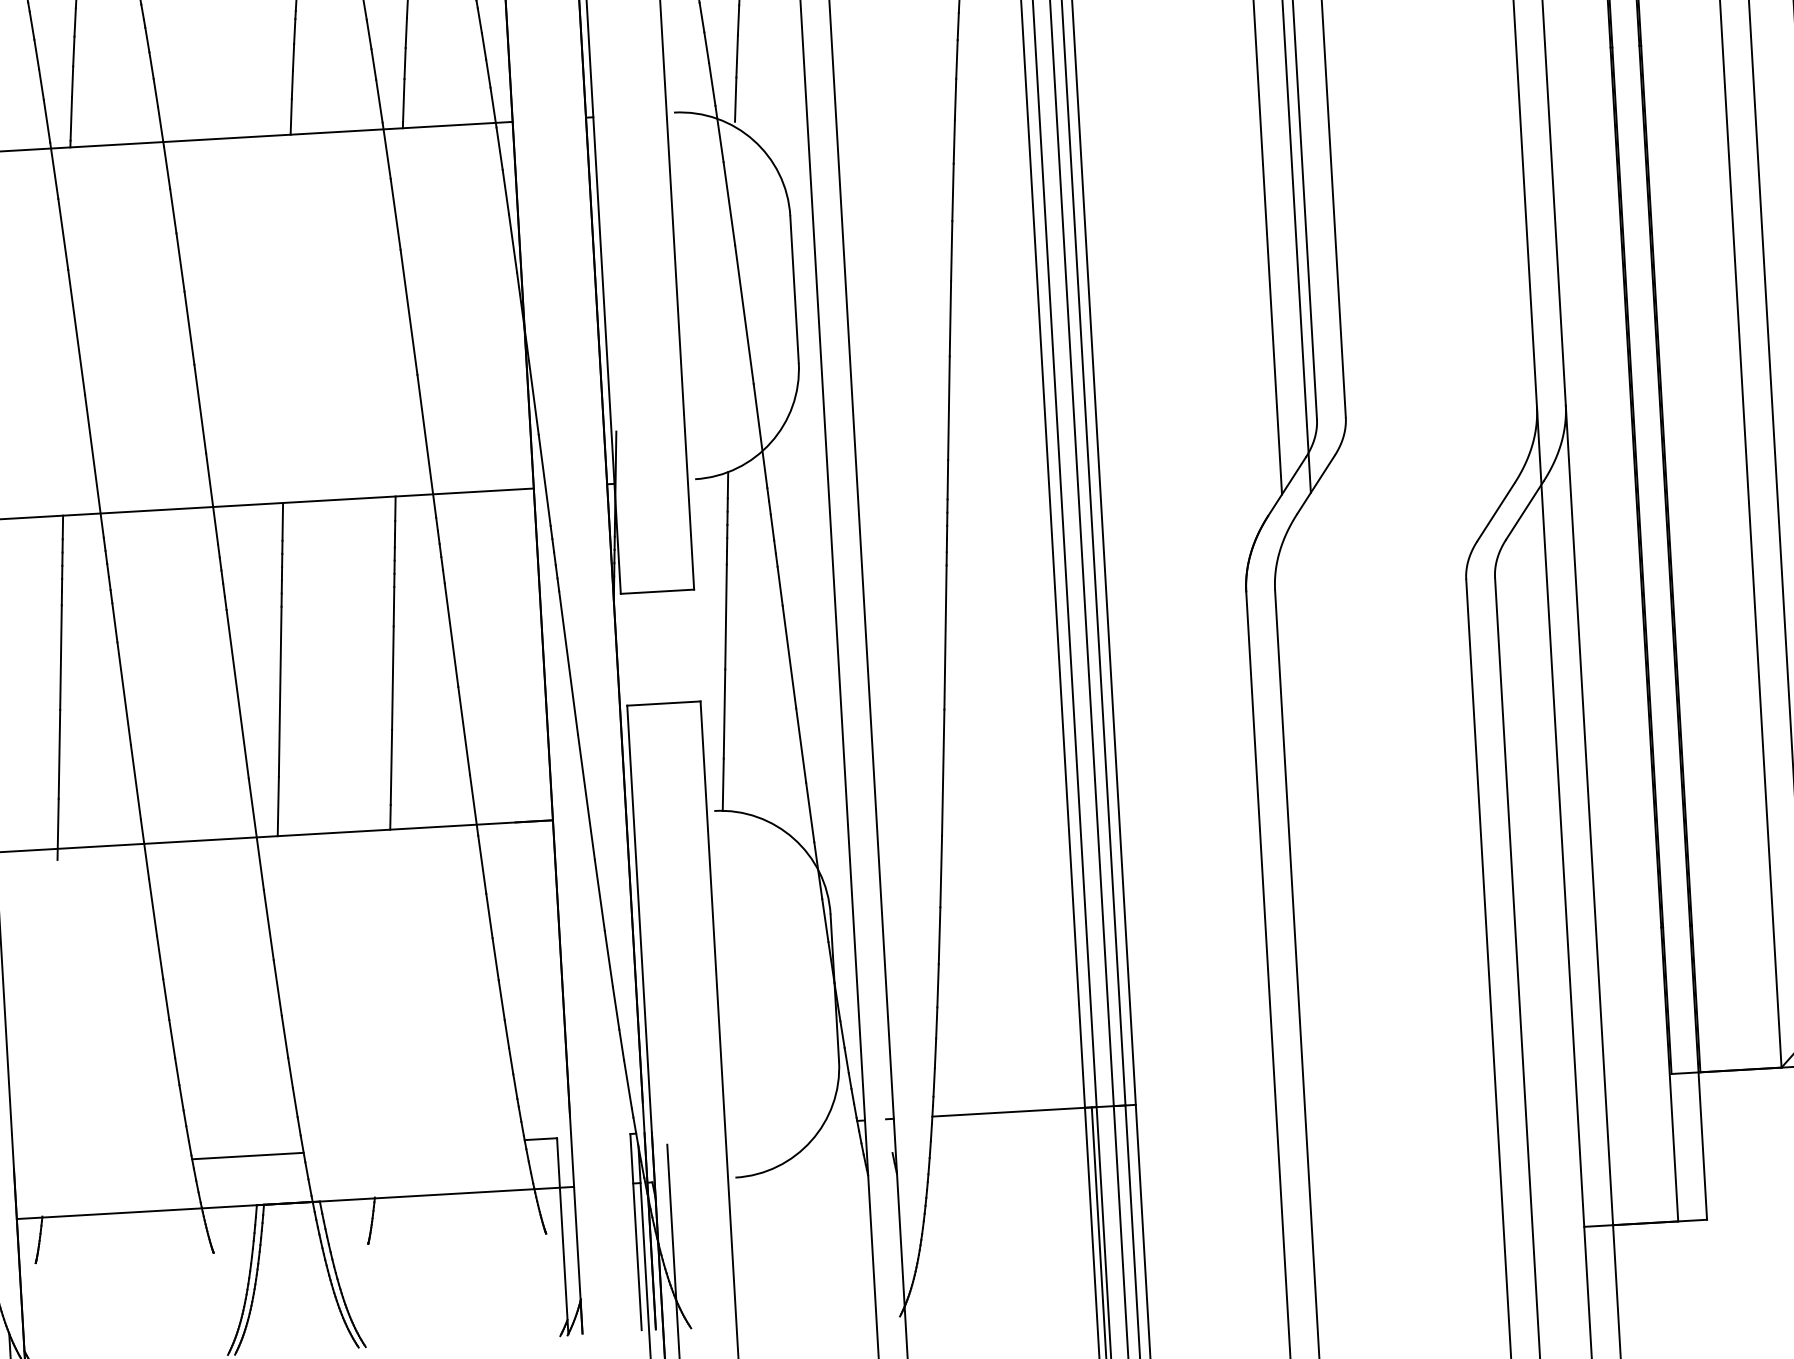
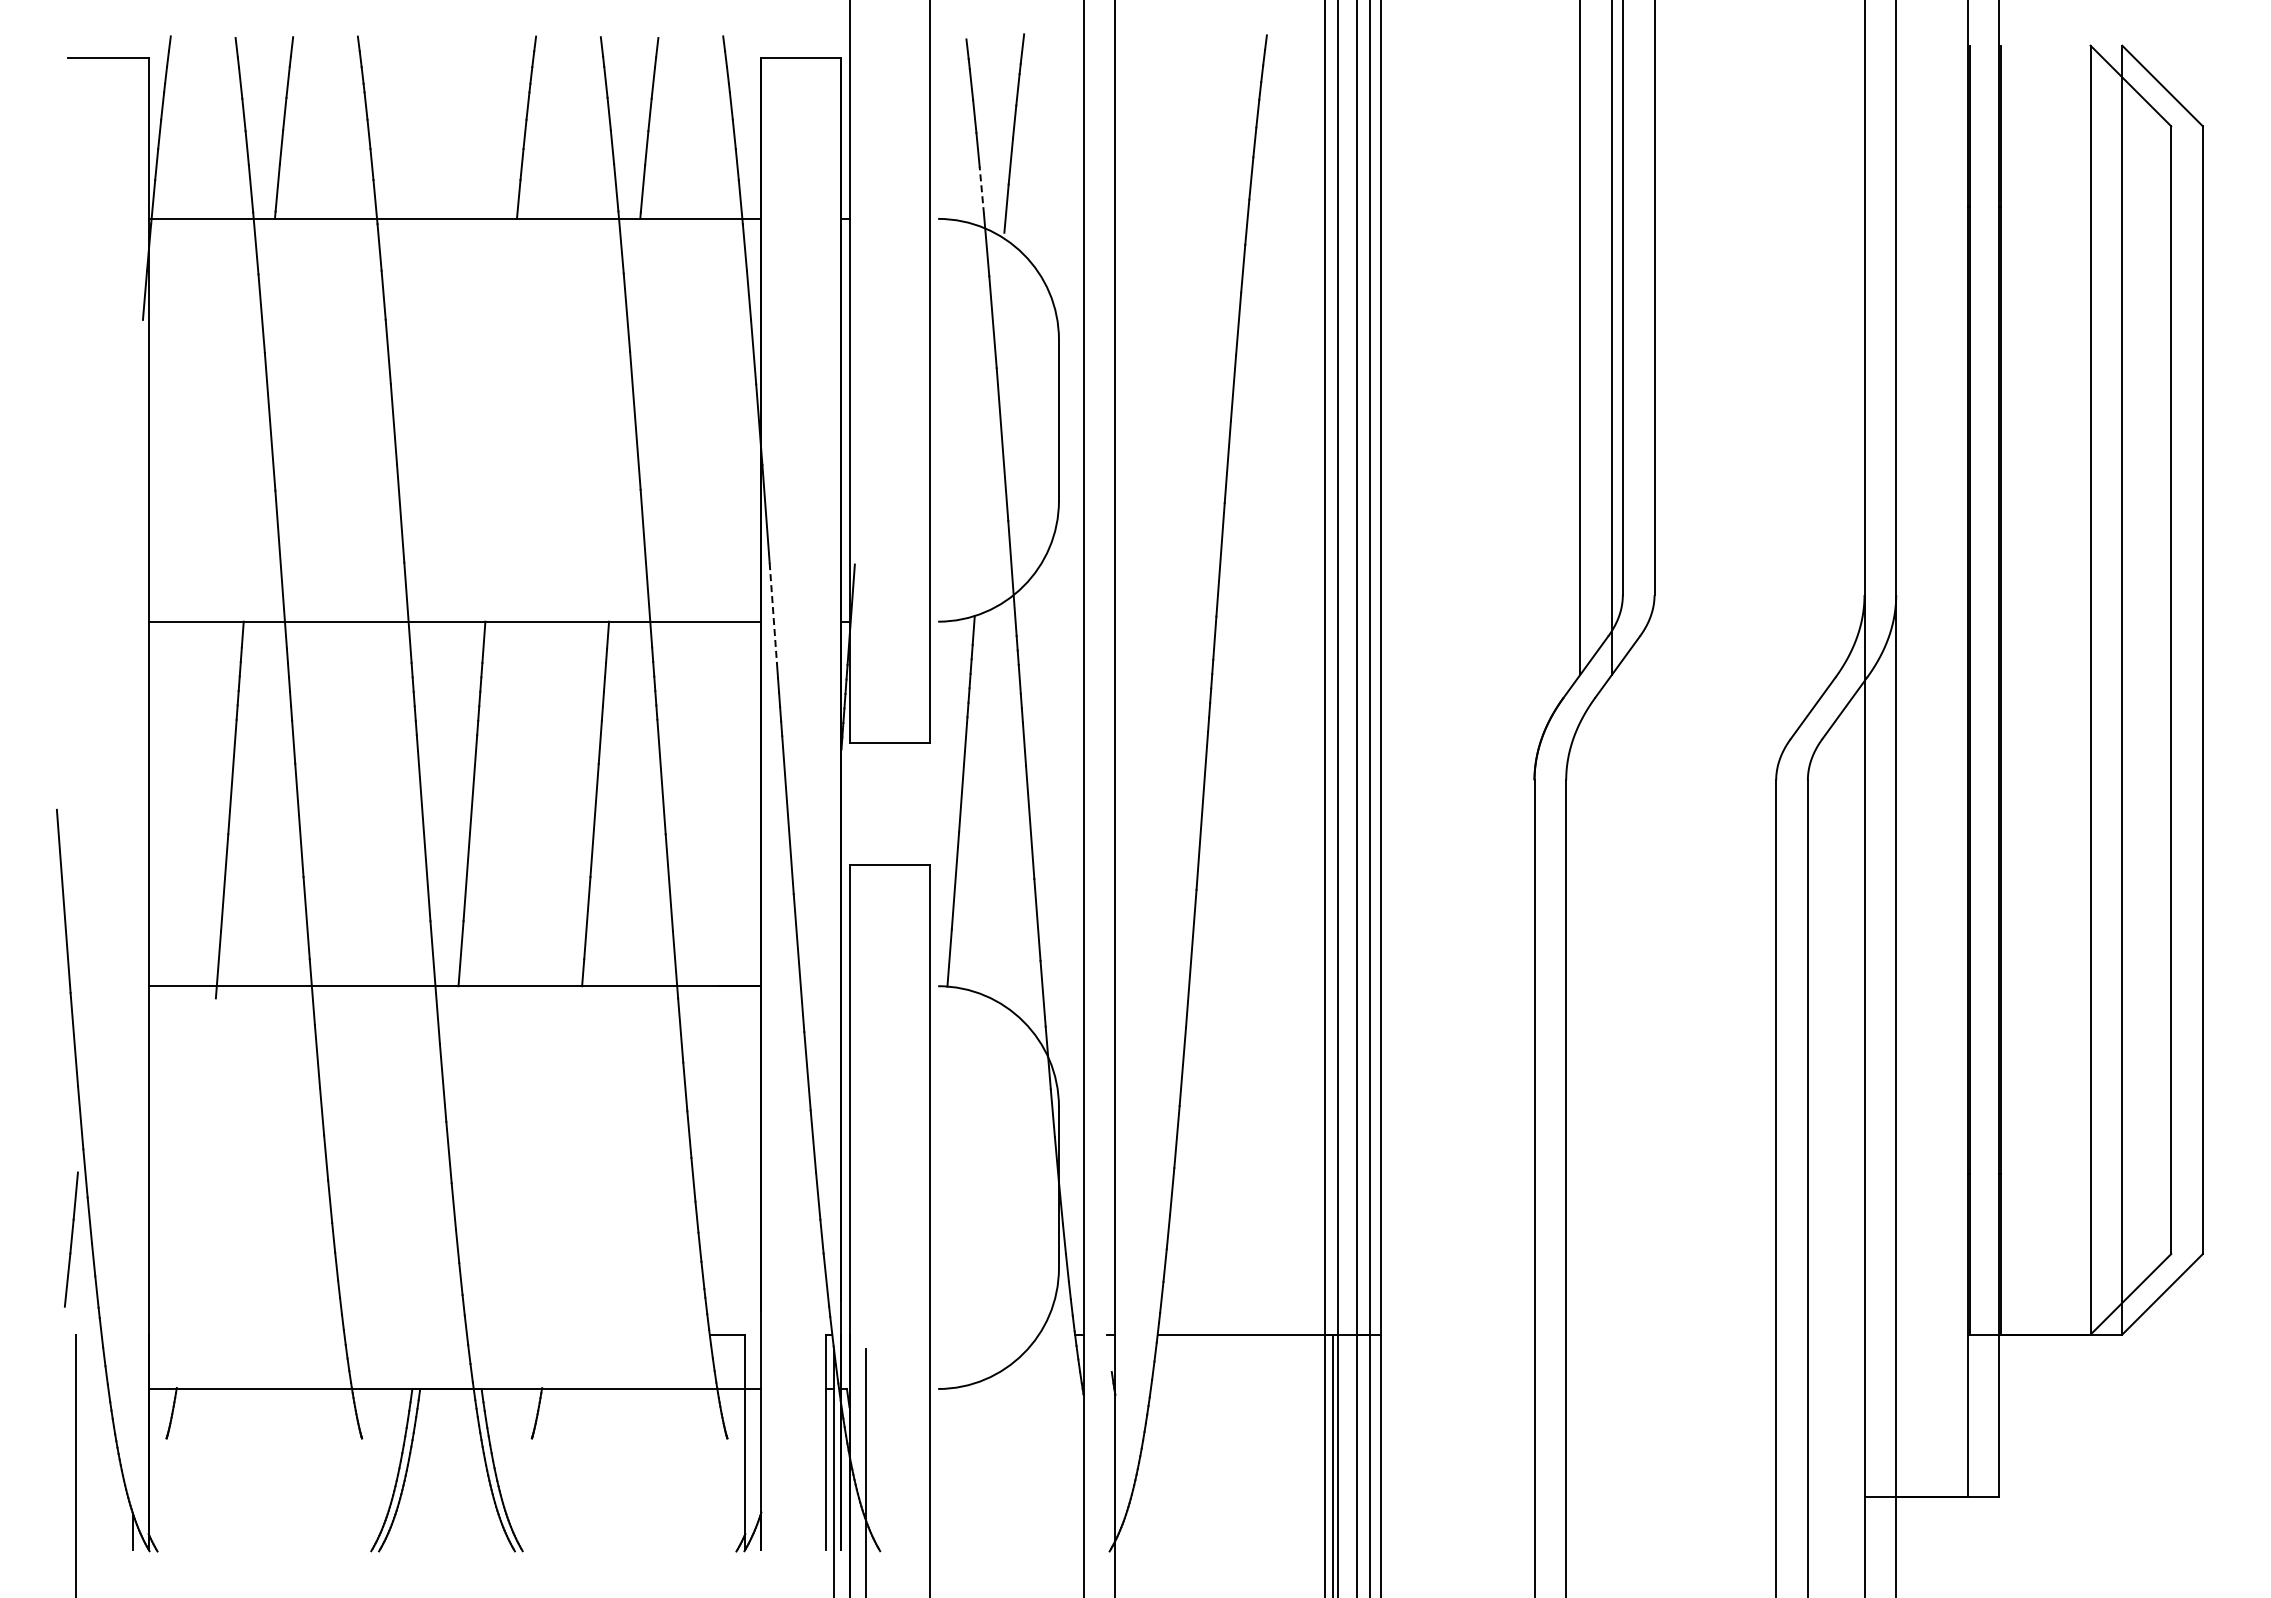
line: (711, 84) -> (981, 190), solid -> dashed
line: (544, 480) -> (773, 613), solid -> dashed
line: (247, 1155) -> (405, 1334), removed

